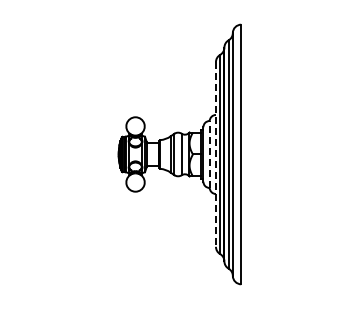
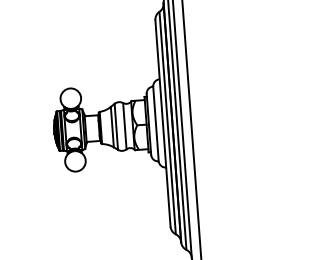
line: (209, 153) -> (155, 122), dashed -> solid
line: (215, 154) -> (162, 123), dashed -> solid

